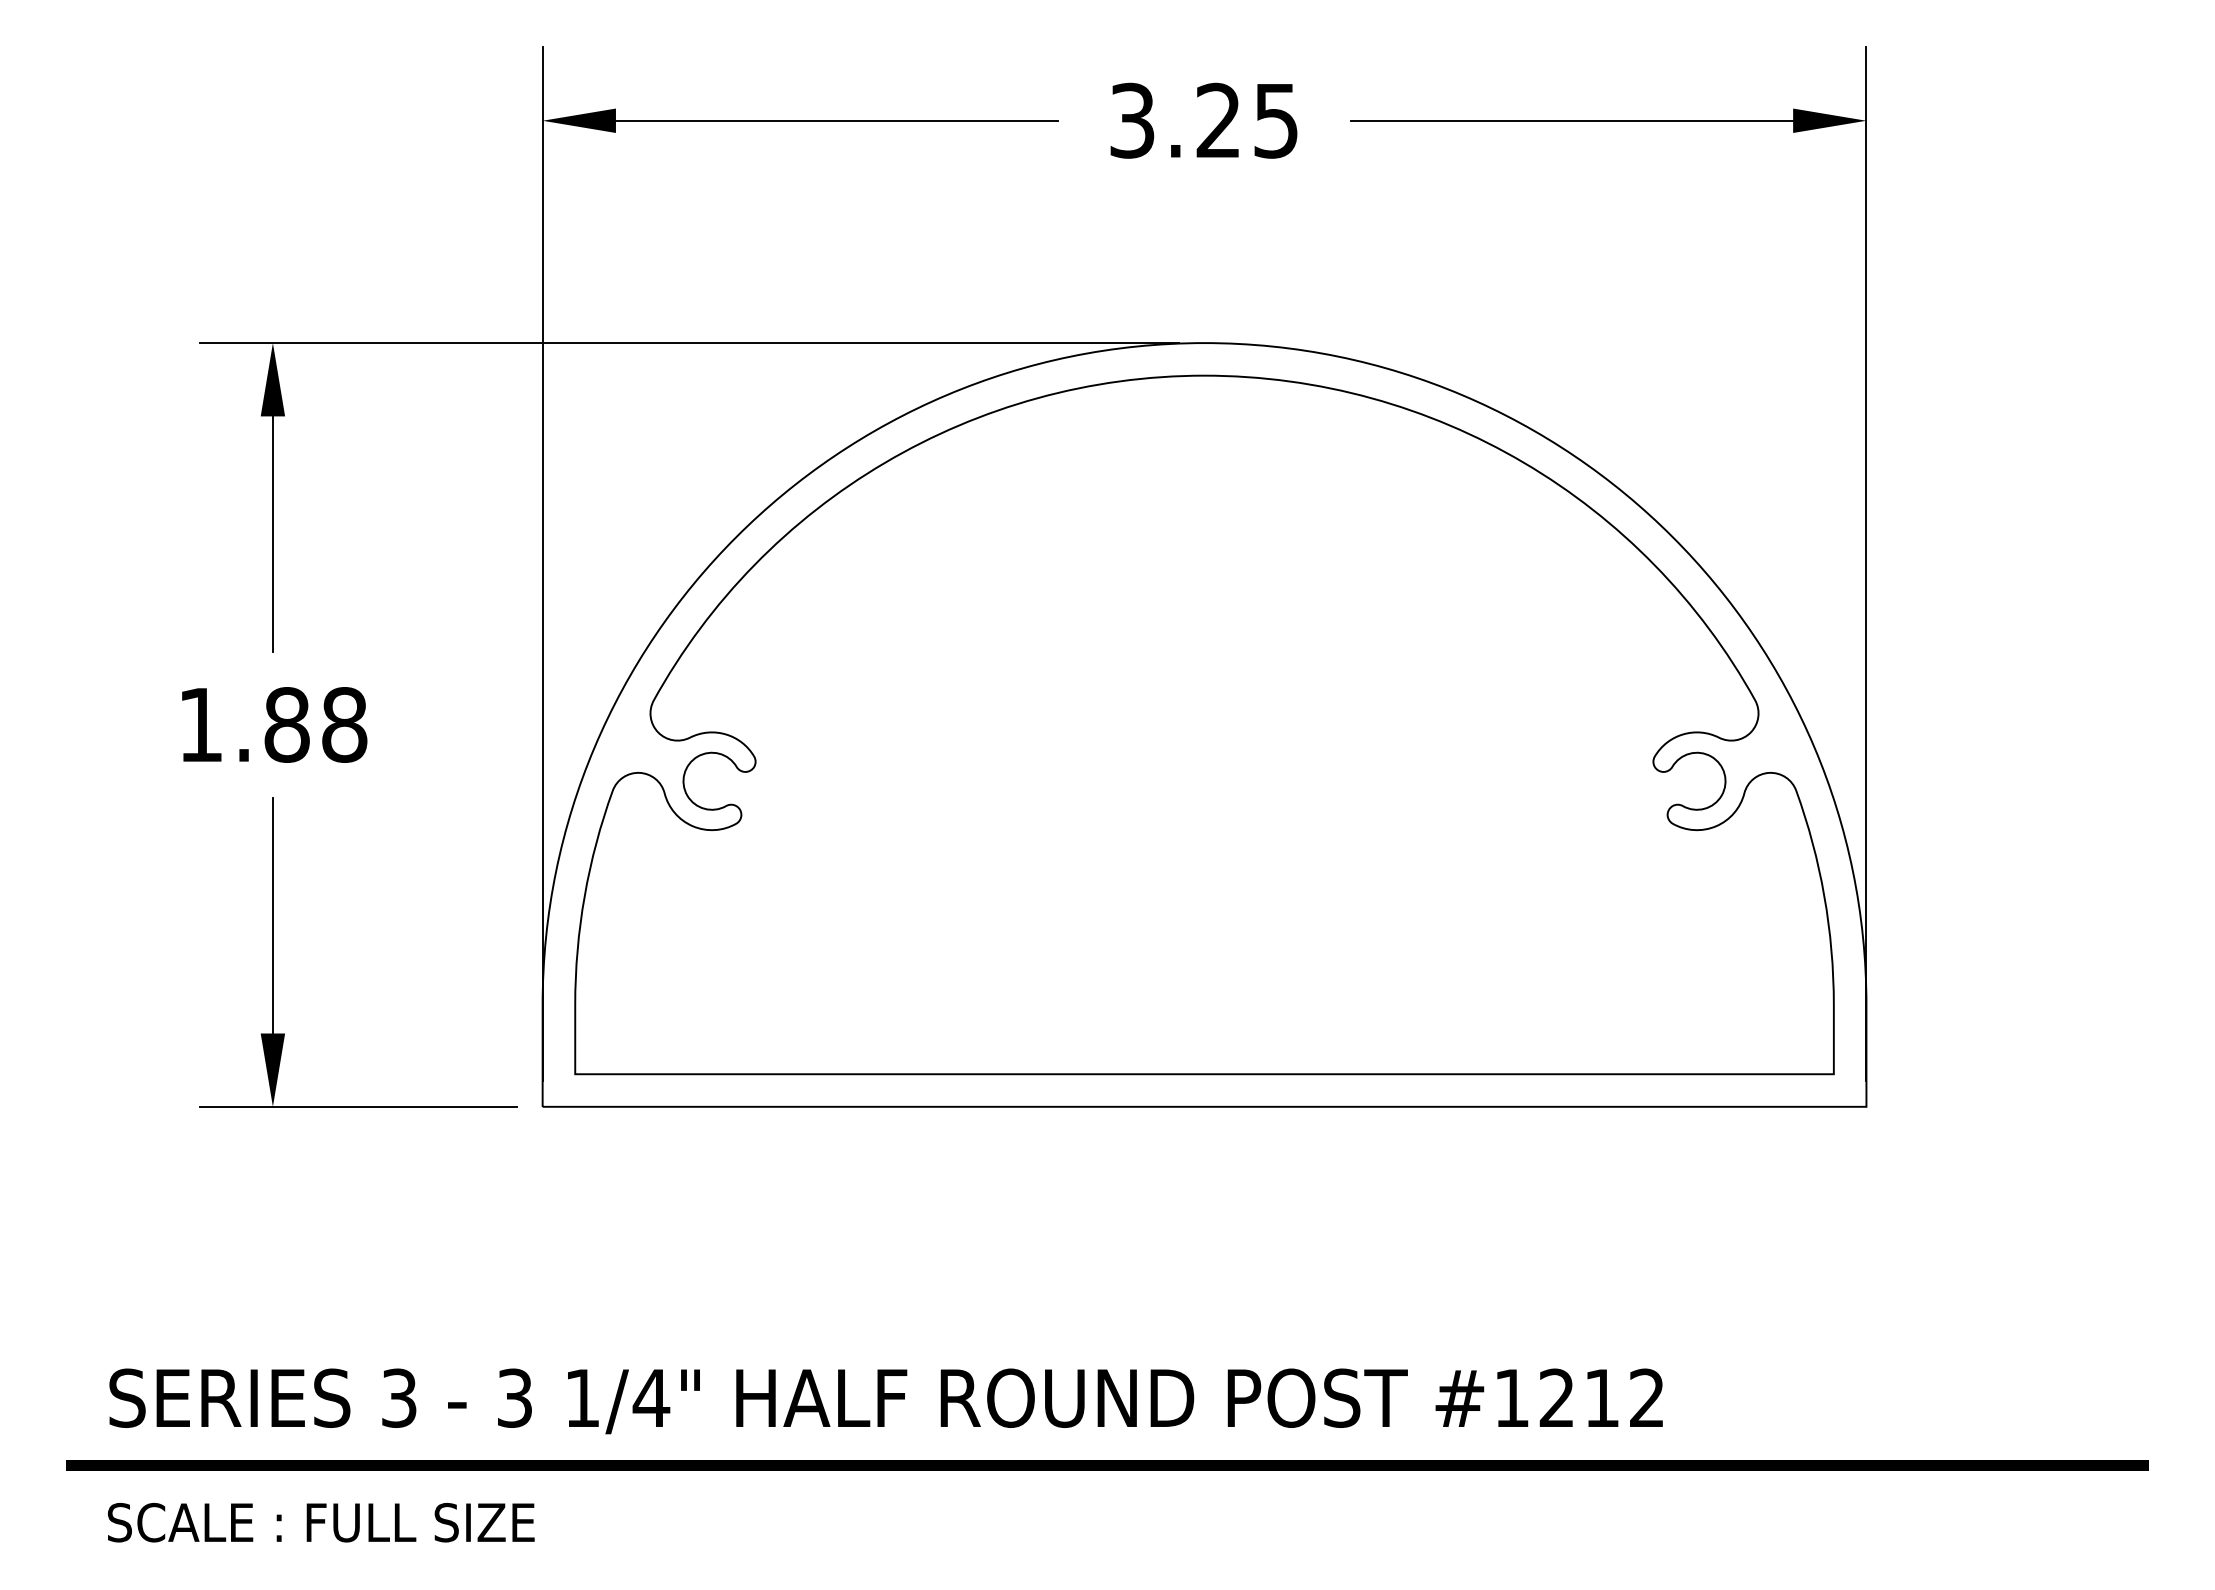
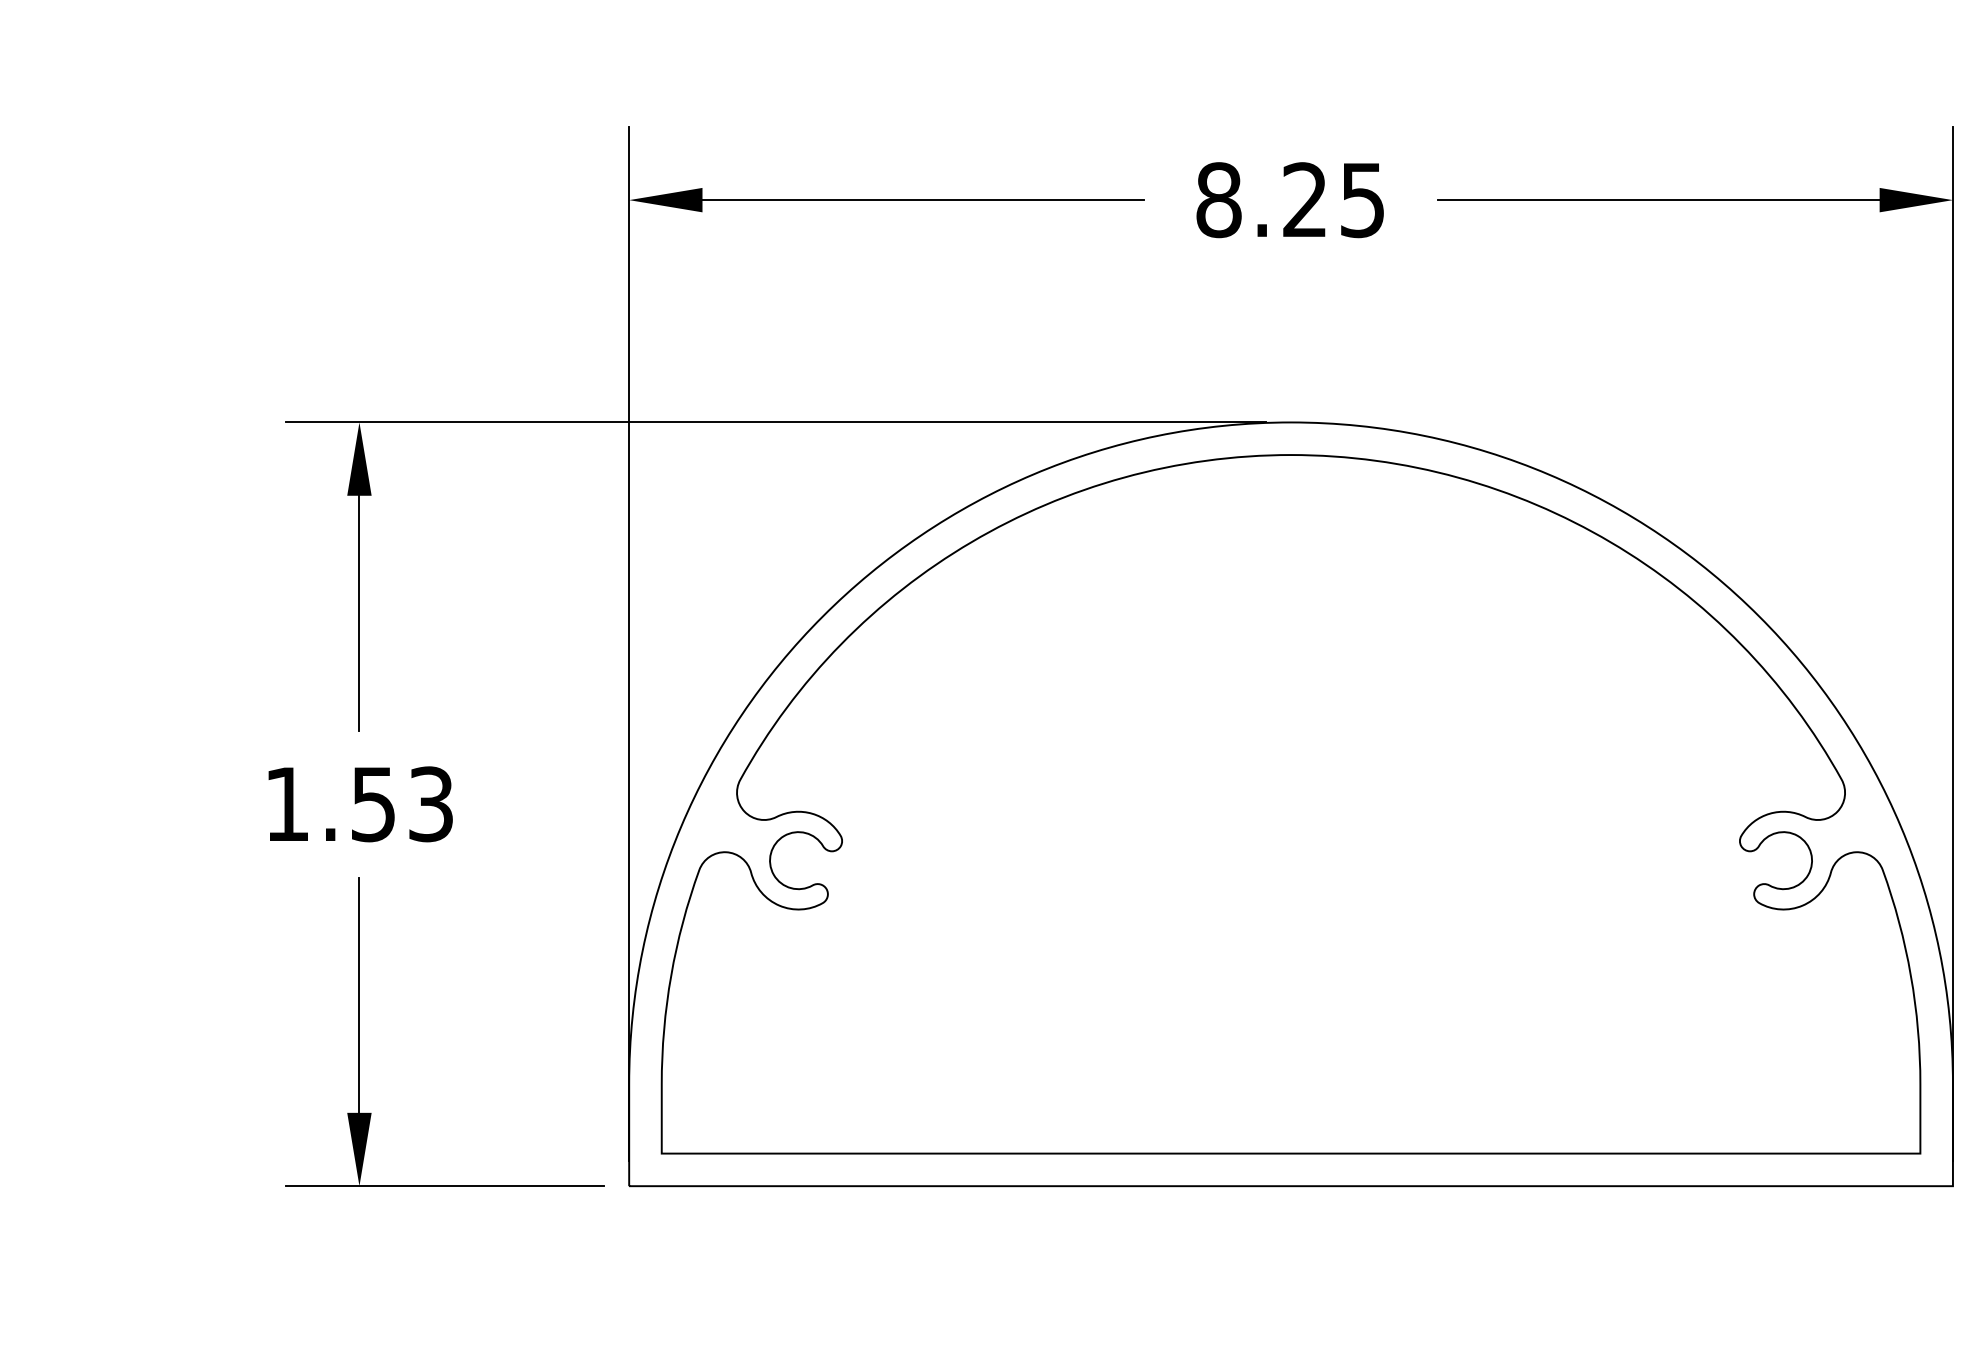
text: (1132, 120) -> (1219, 199), 3.25 -> 8.25
text: (315, 724) -> (402, 803), 1.88 -> 1.53

